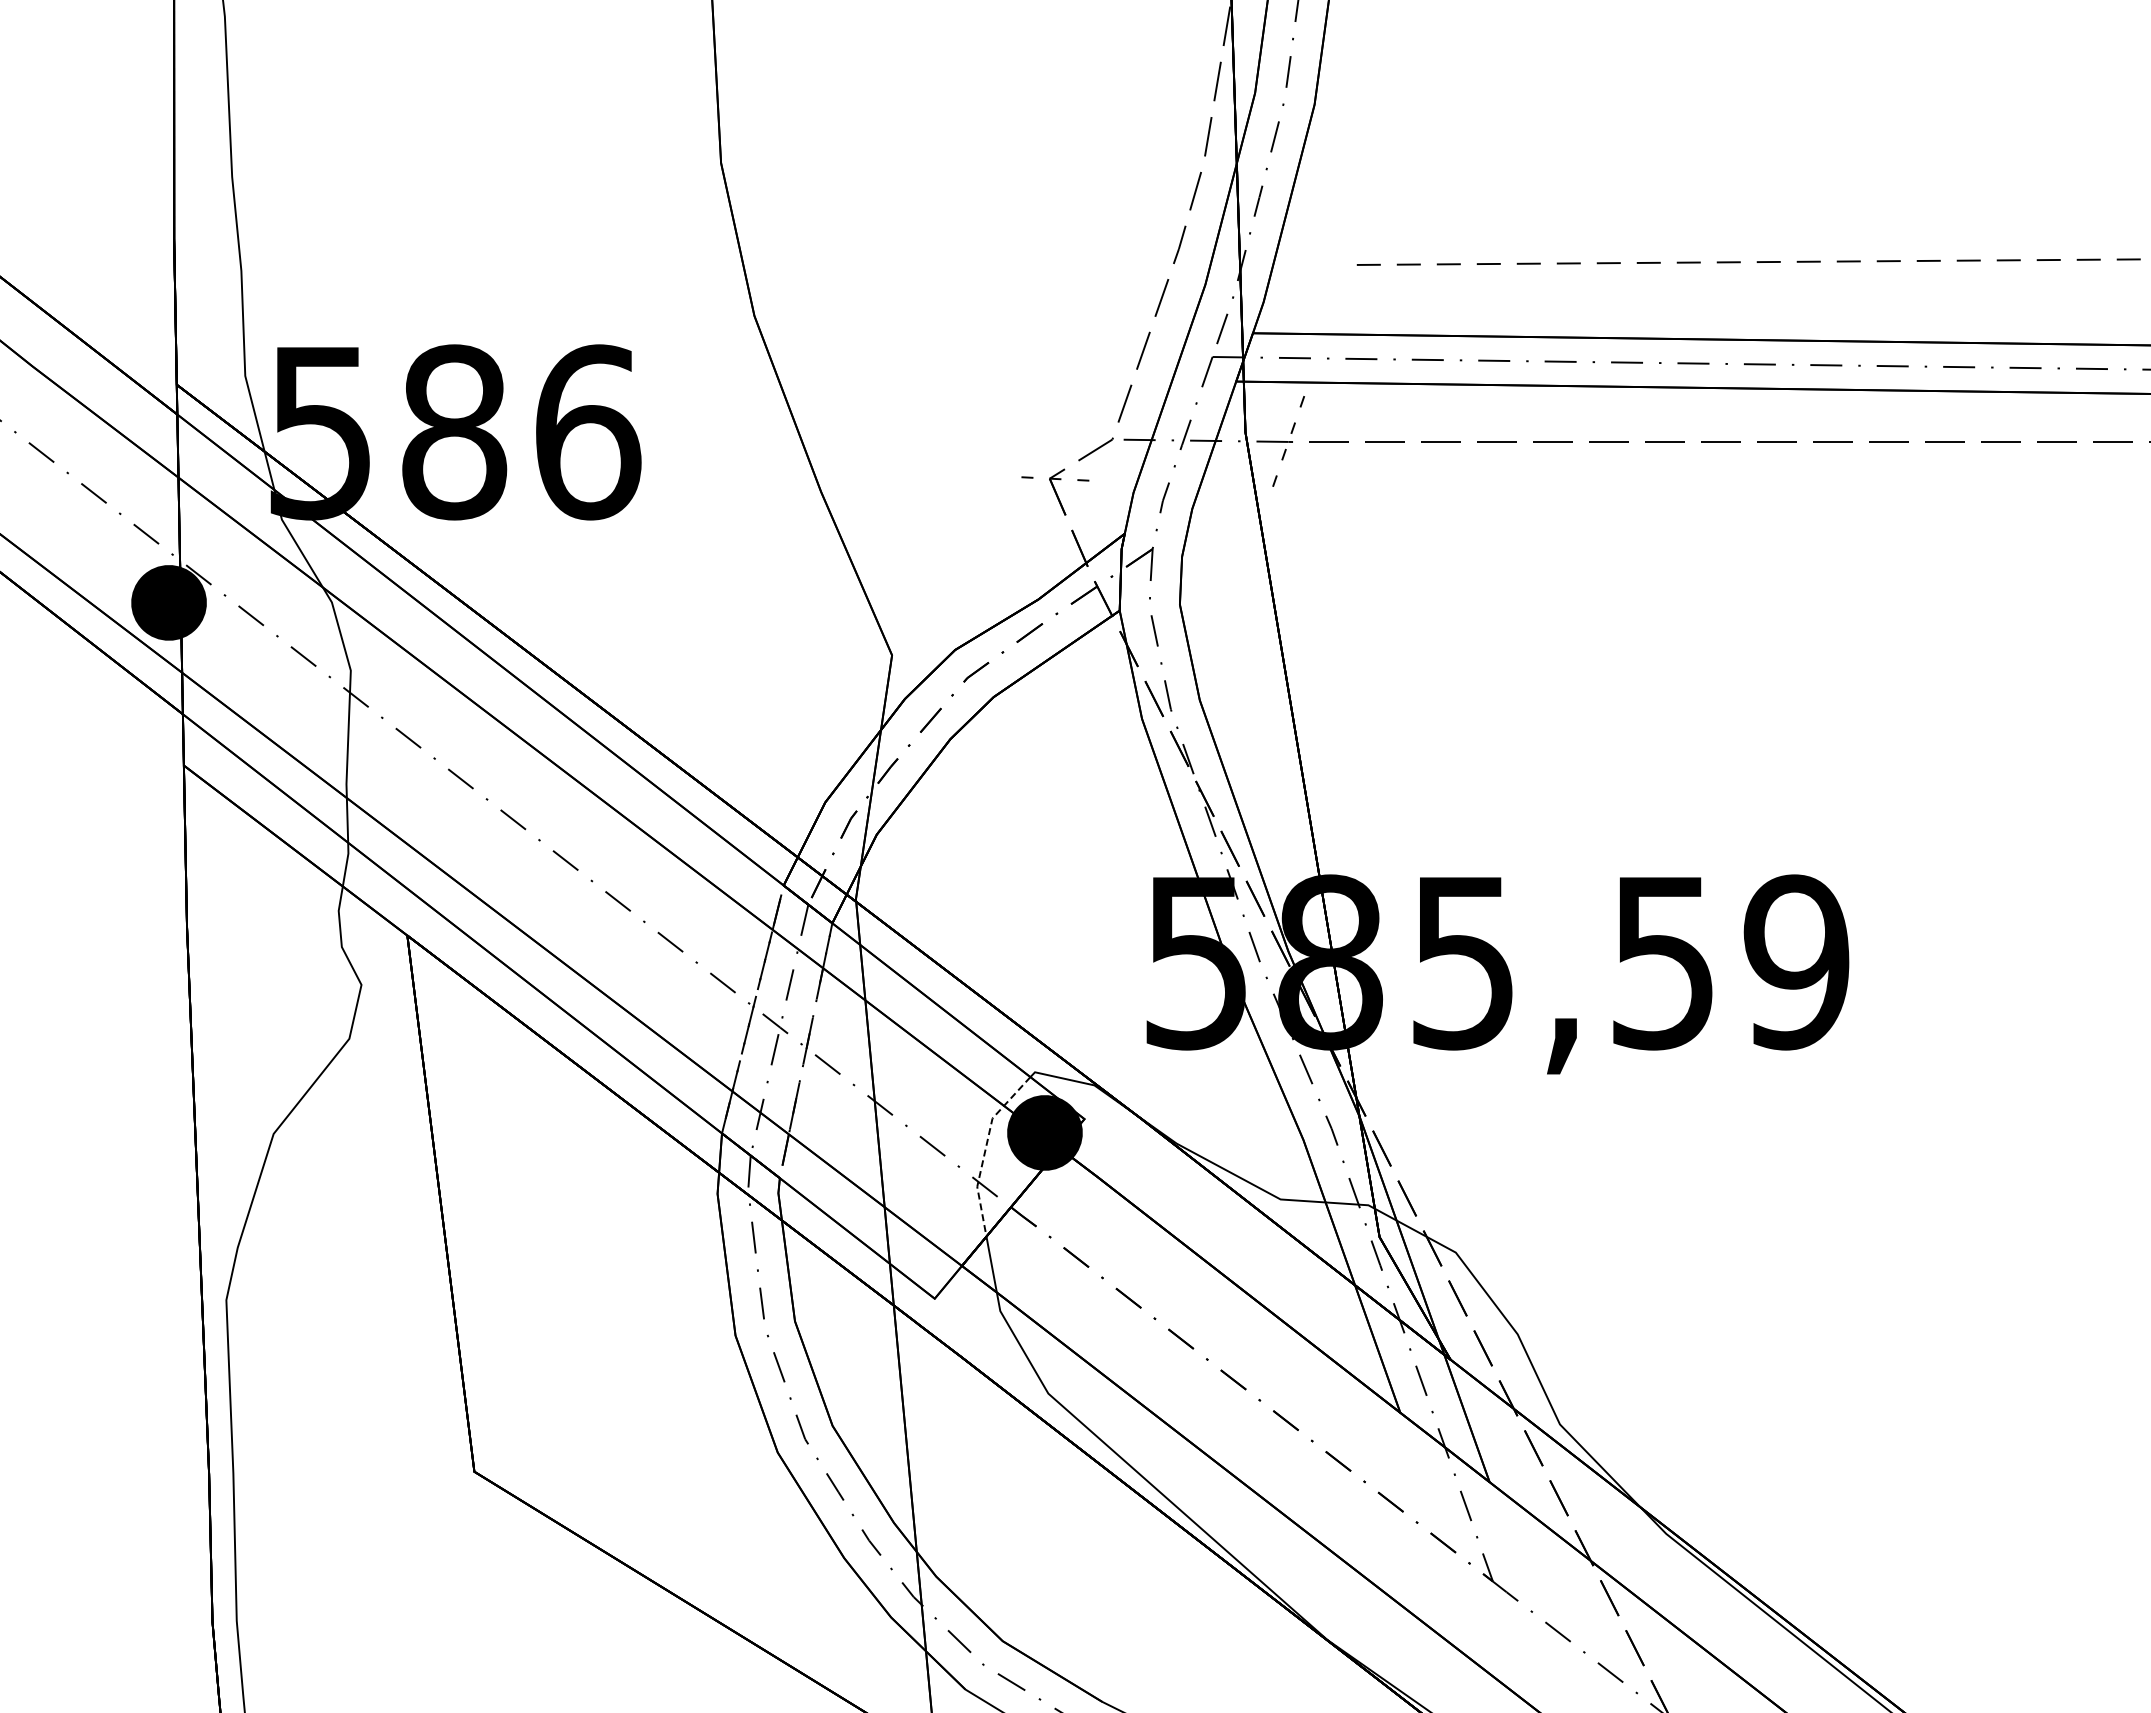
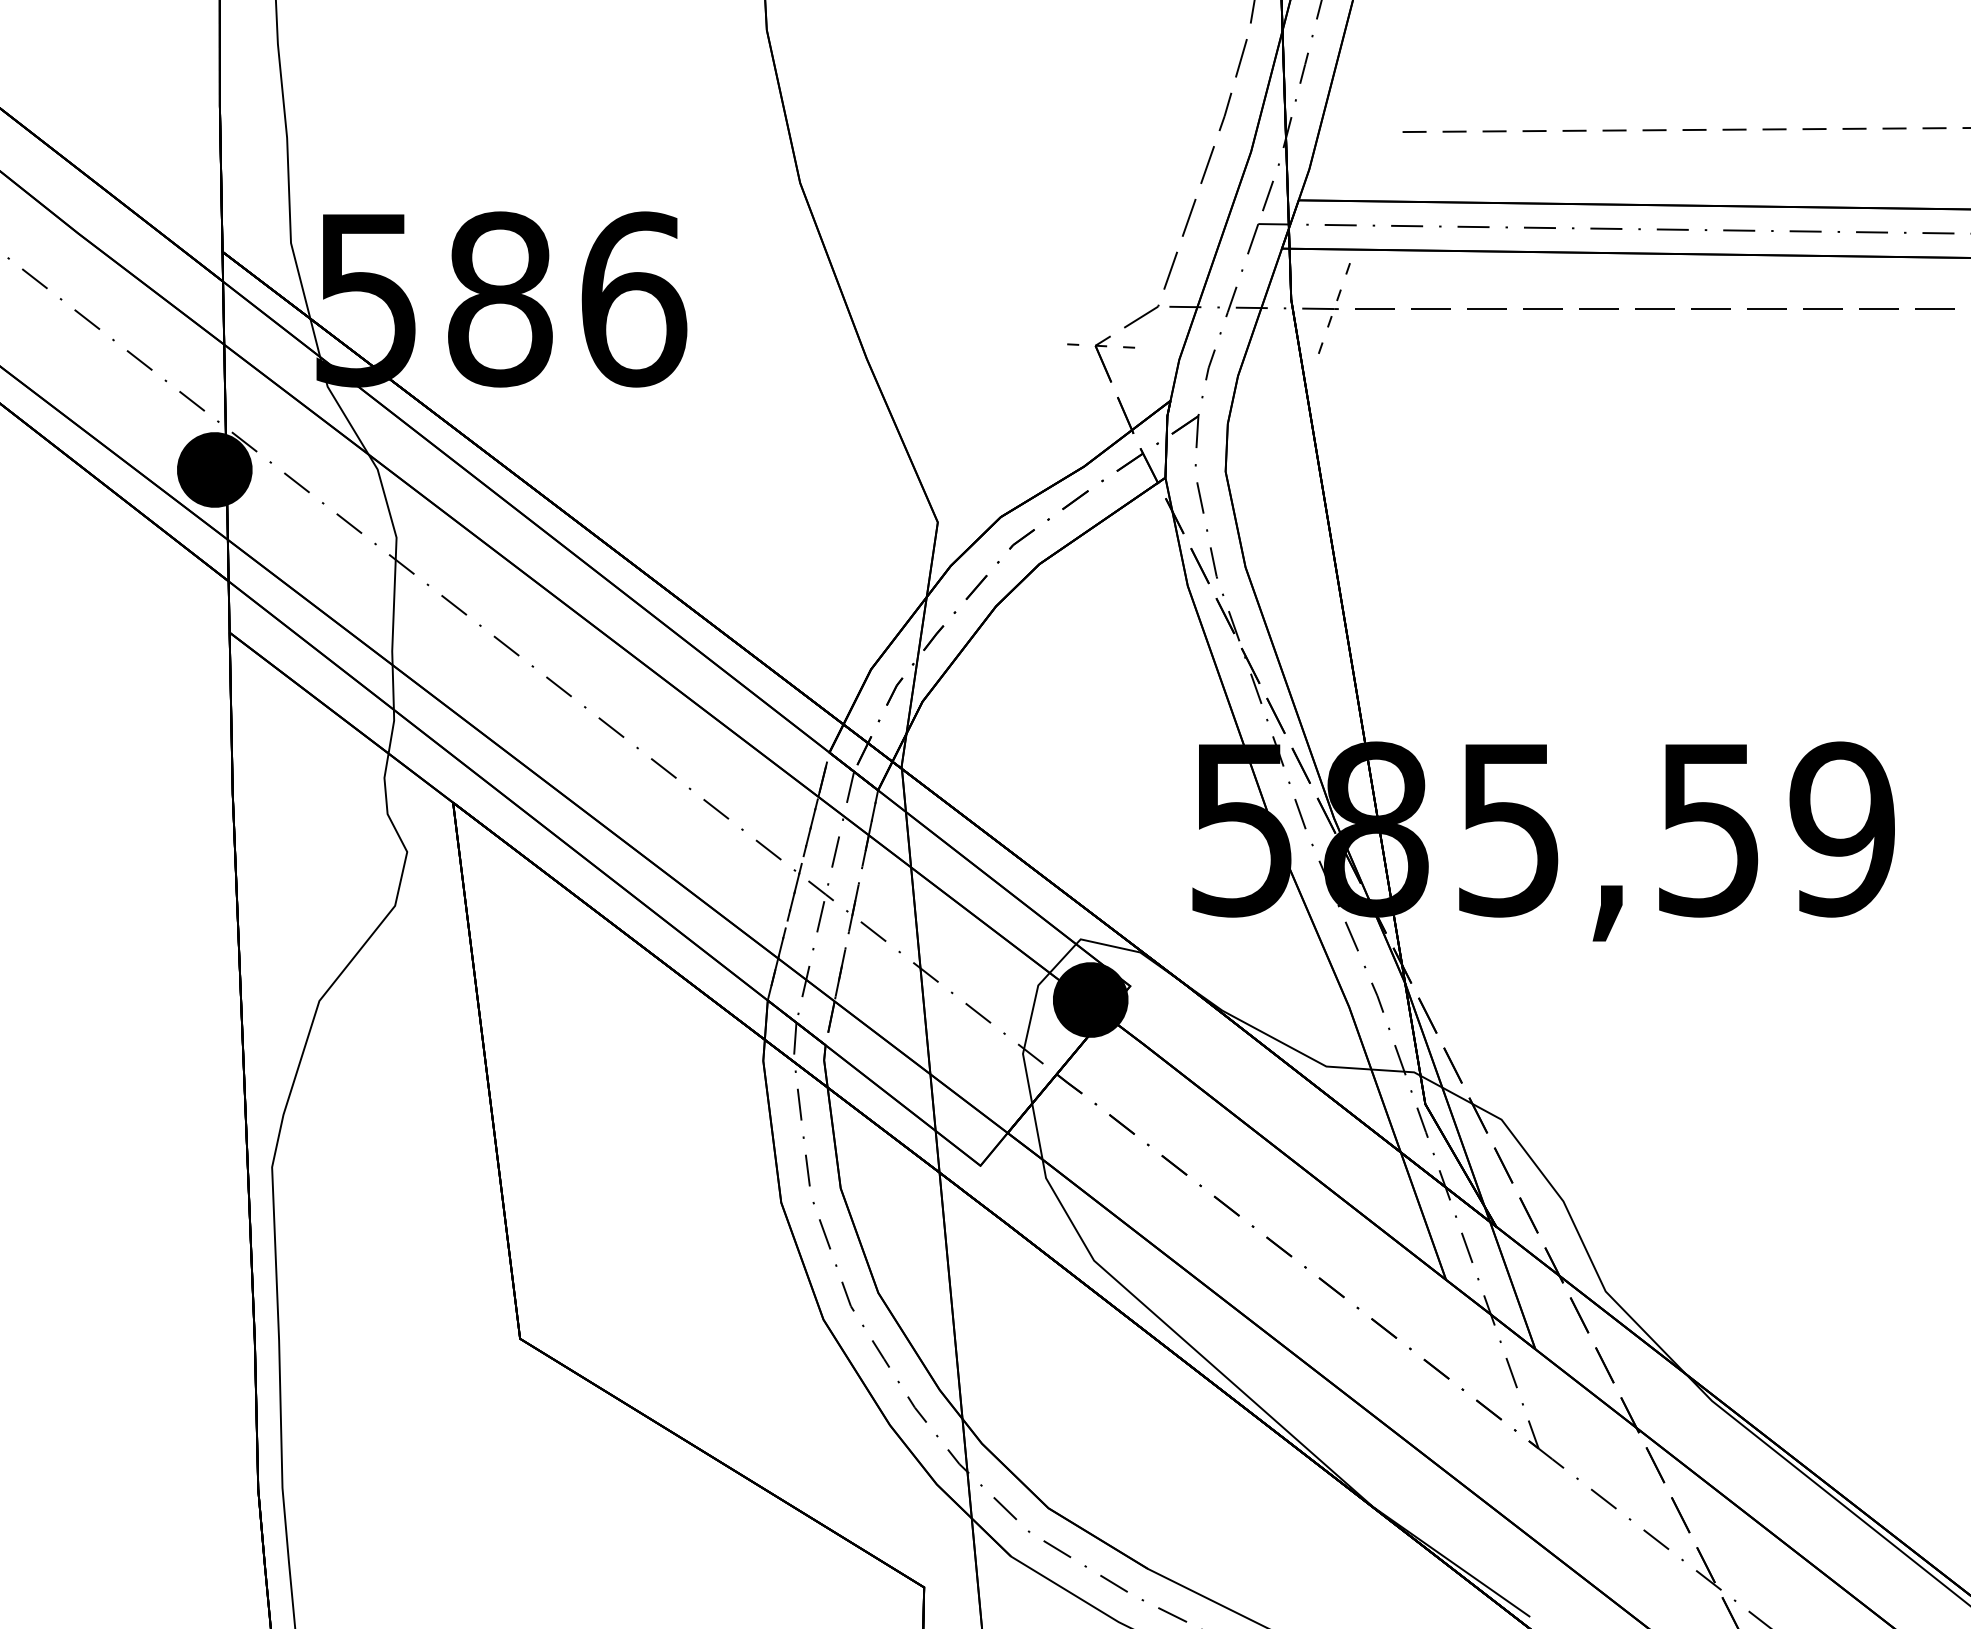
line: (985, 1150) -> (1031, 1017), dashed -> solid

